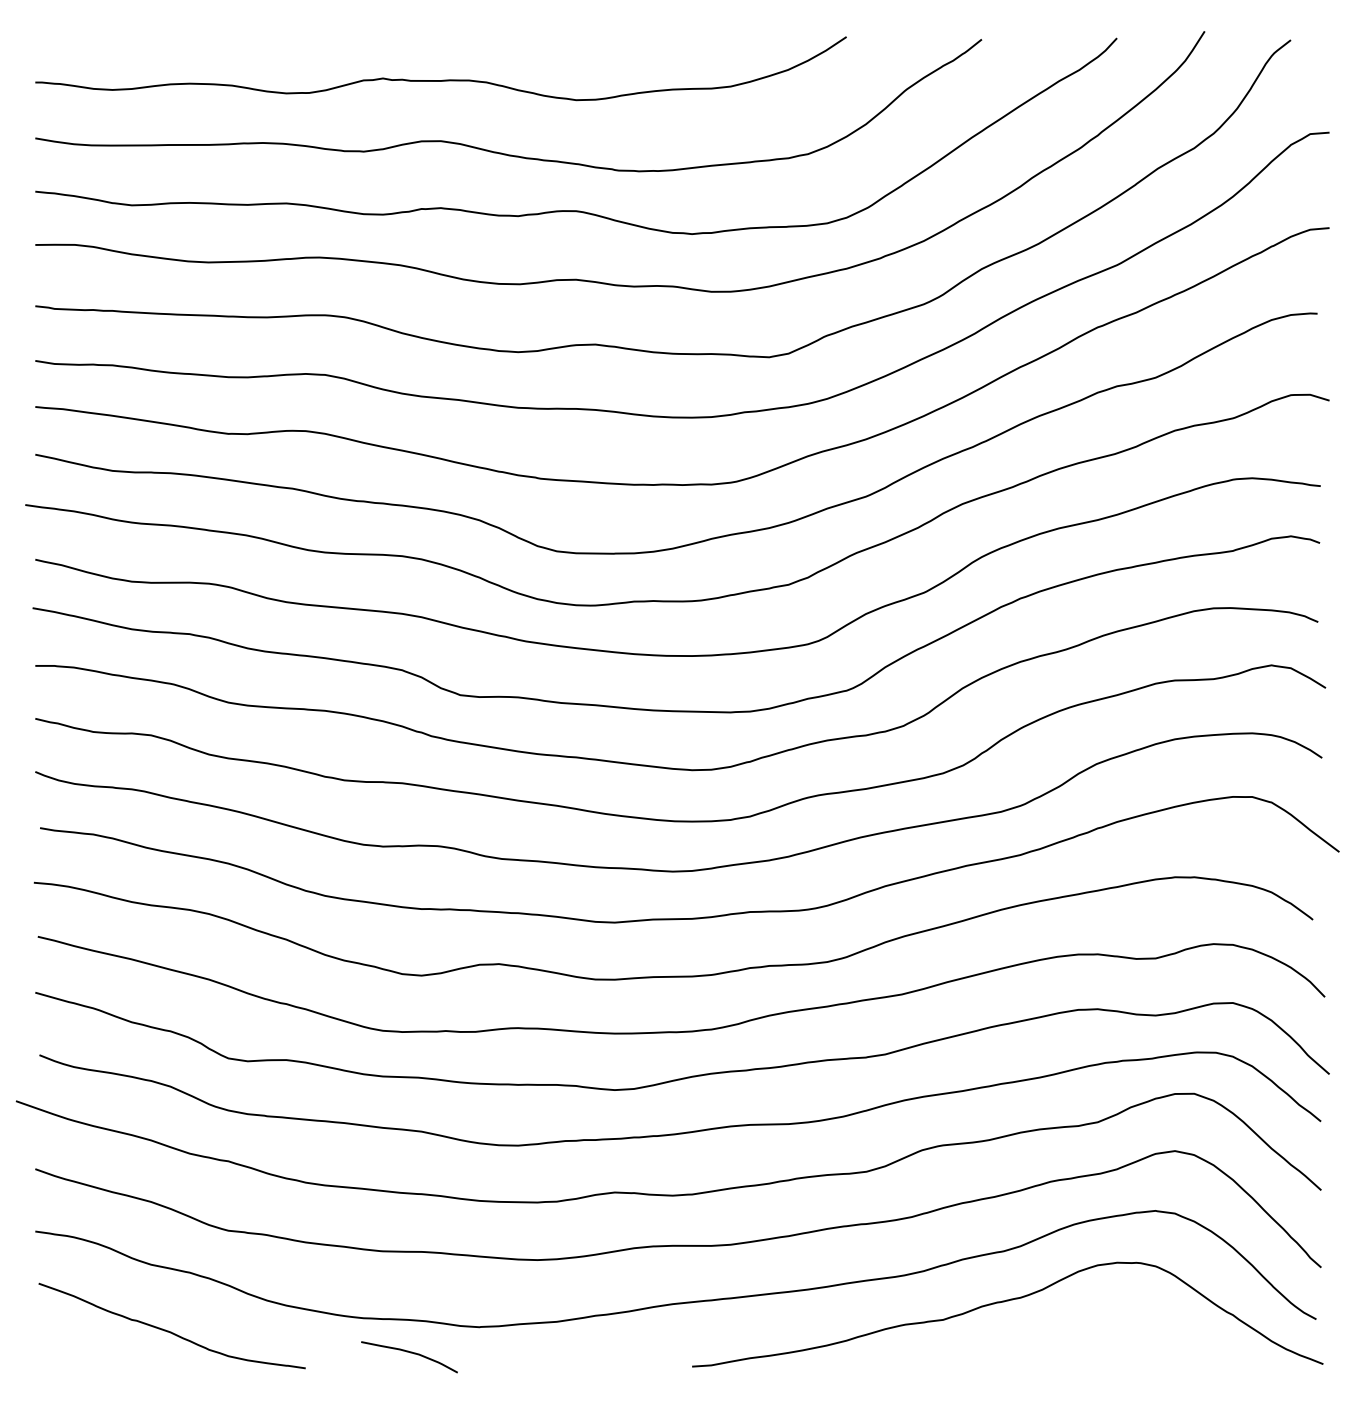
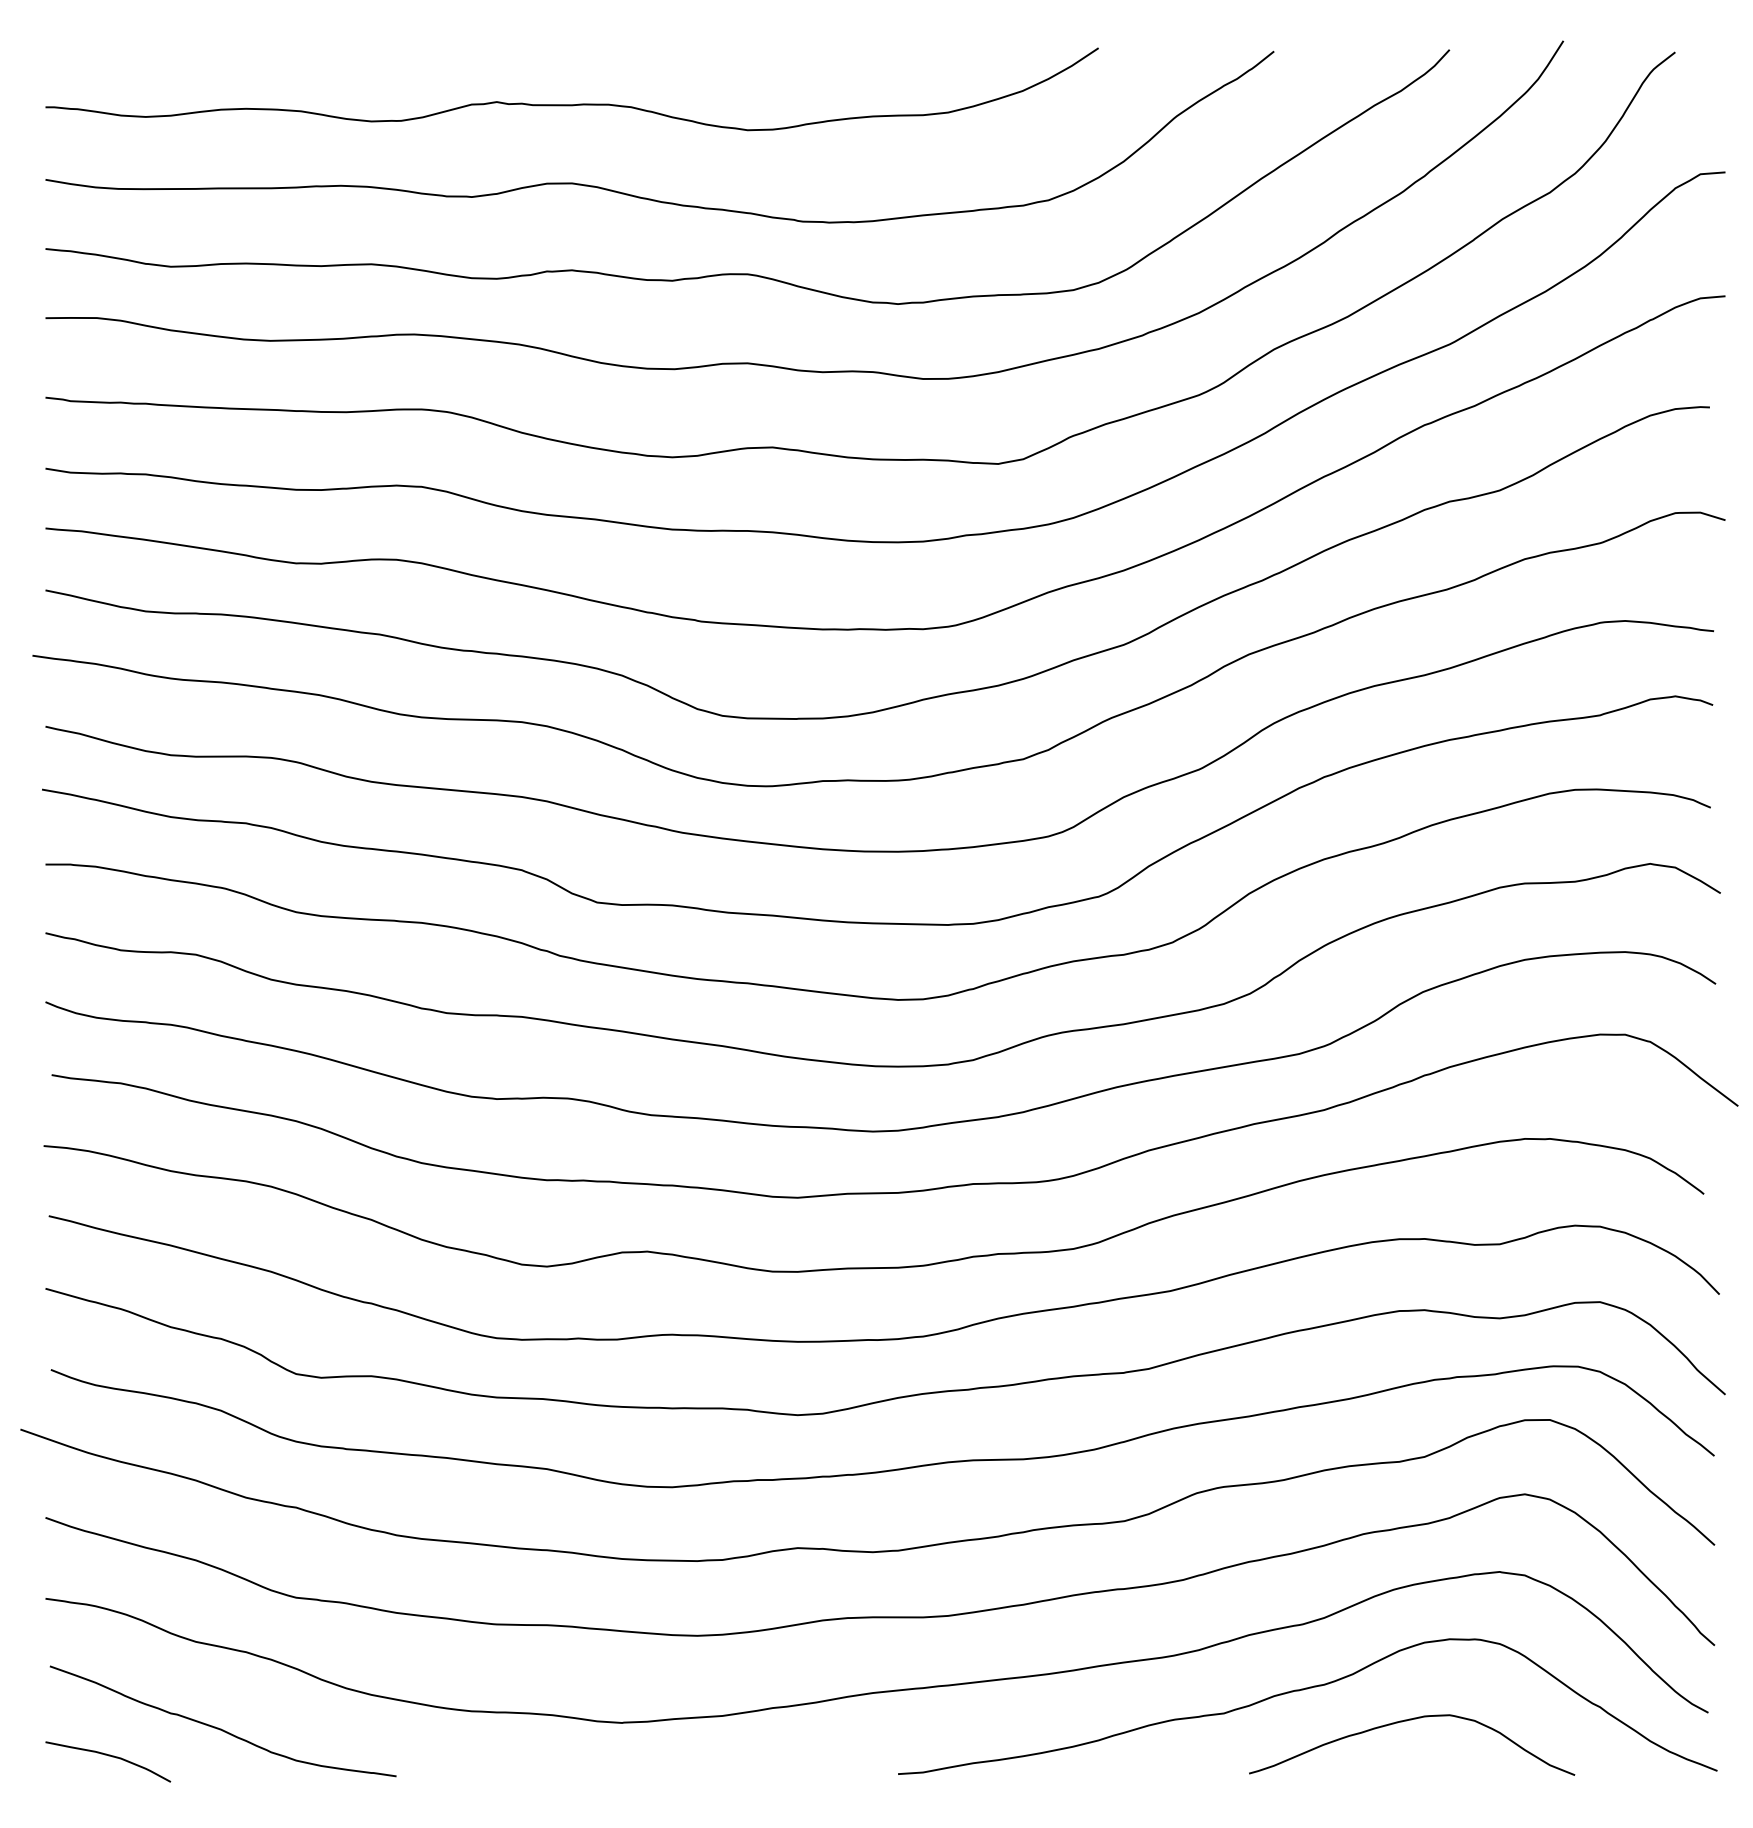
curve: (1083, 1326) -> (1406, 1721), added
curve: (409, 1353) -> (108, 1756), moved

